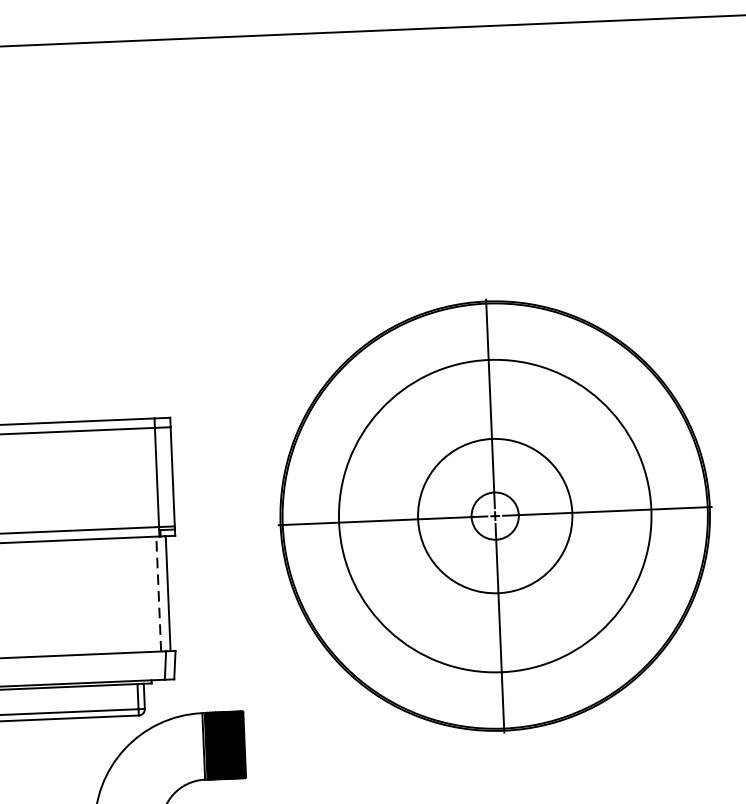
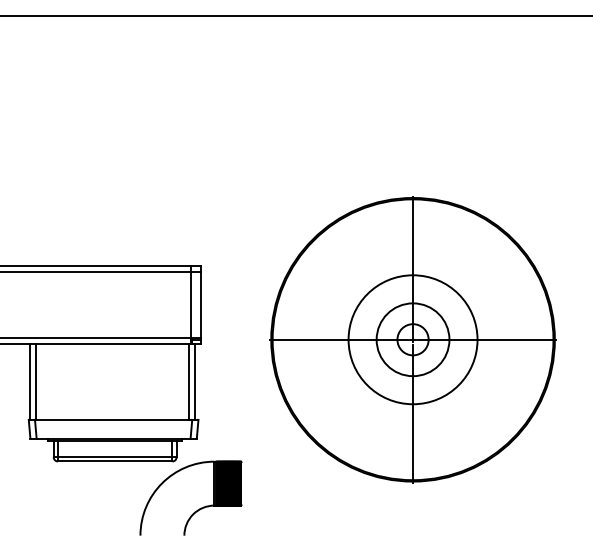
circle: (494, 515) -> (412, 339), size x0.62
circle: (494, 515) -> (412, 339), size x0.71
line: (158, 593) -> (188, 381), dashed -> solid

